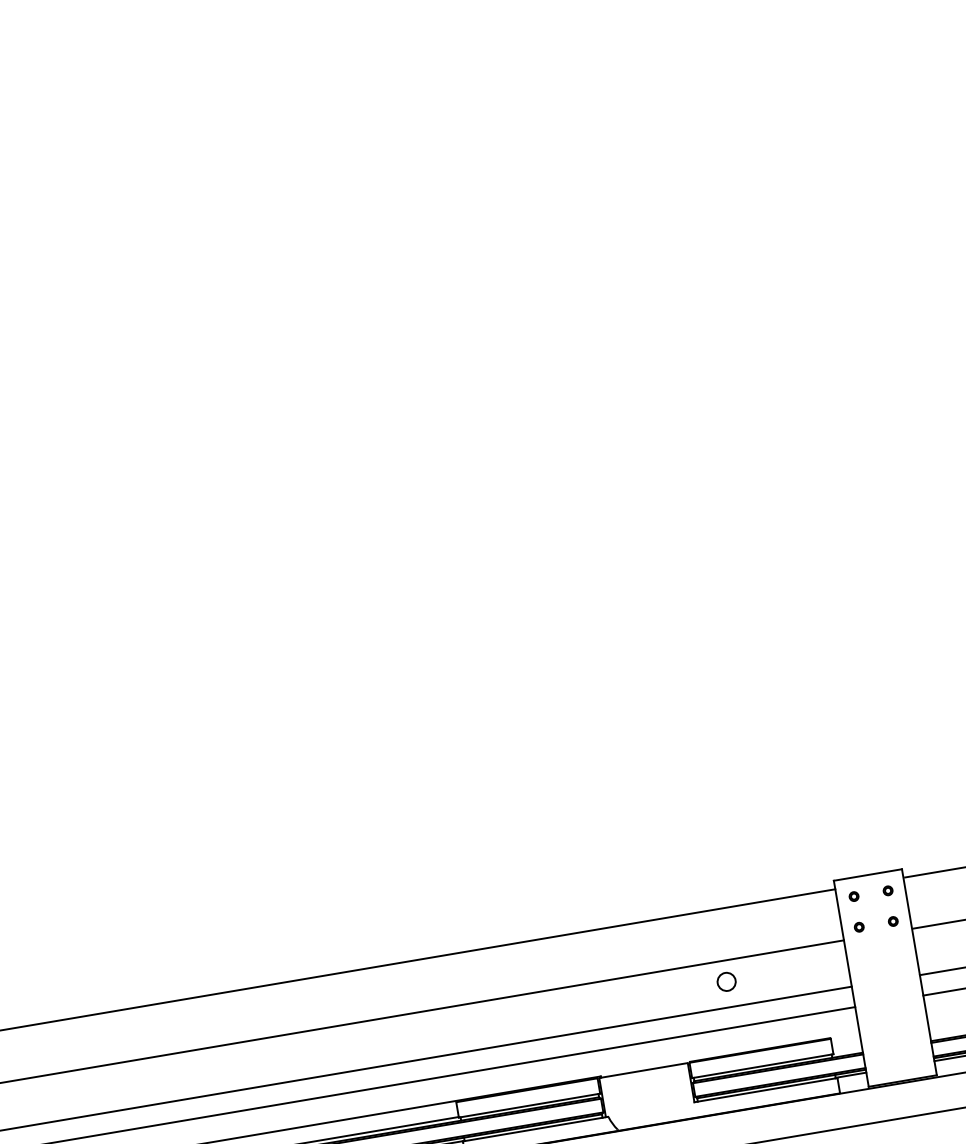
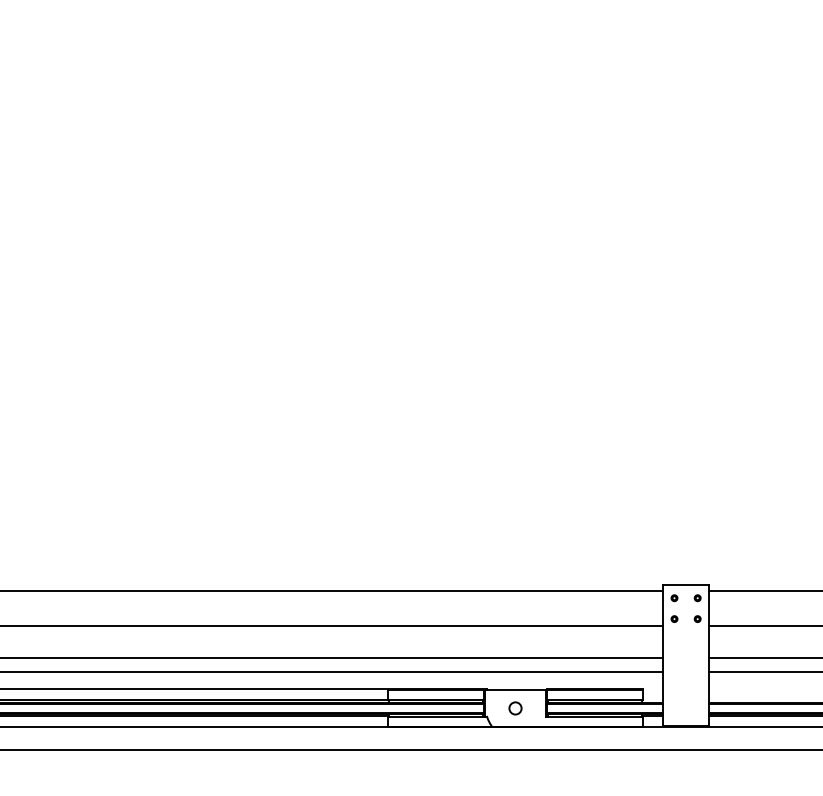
circle: (726, 981) -> (515, 708), moved

